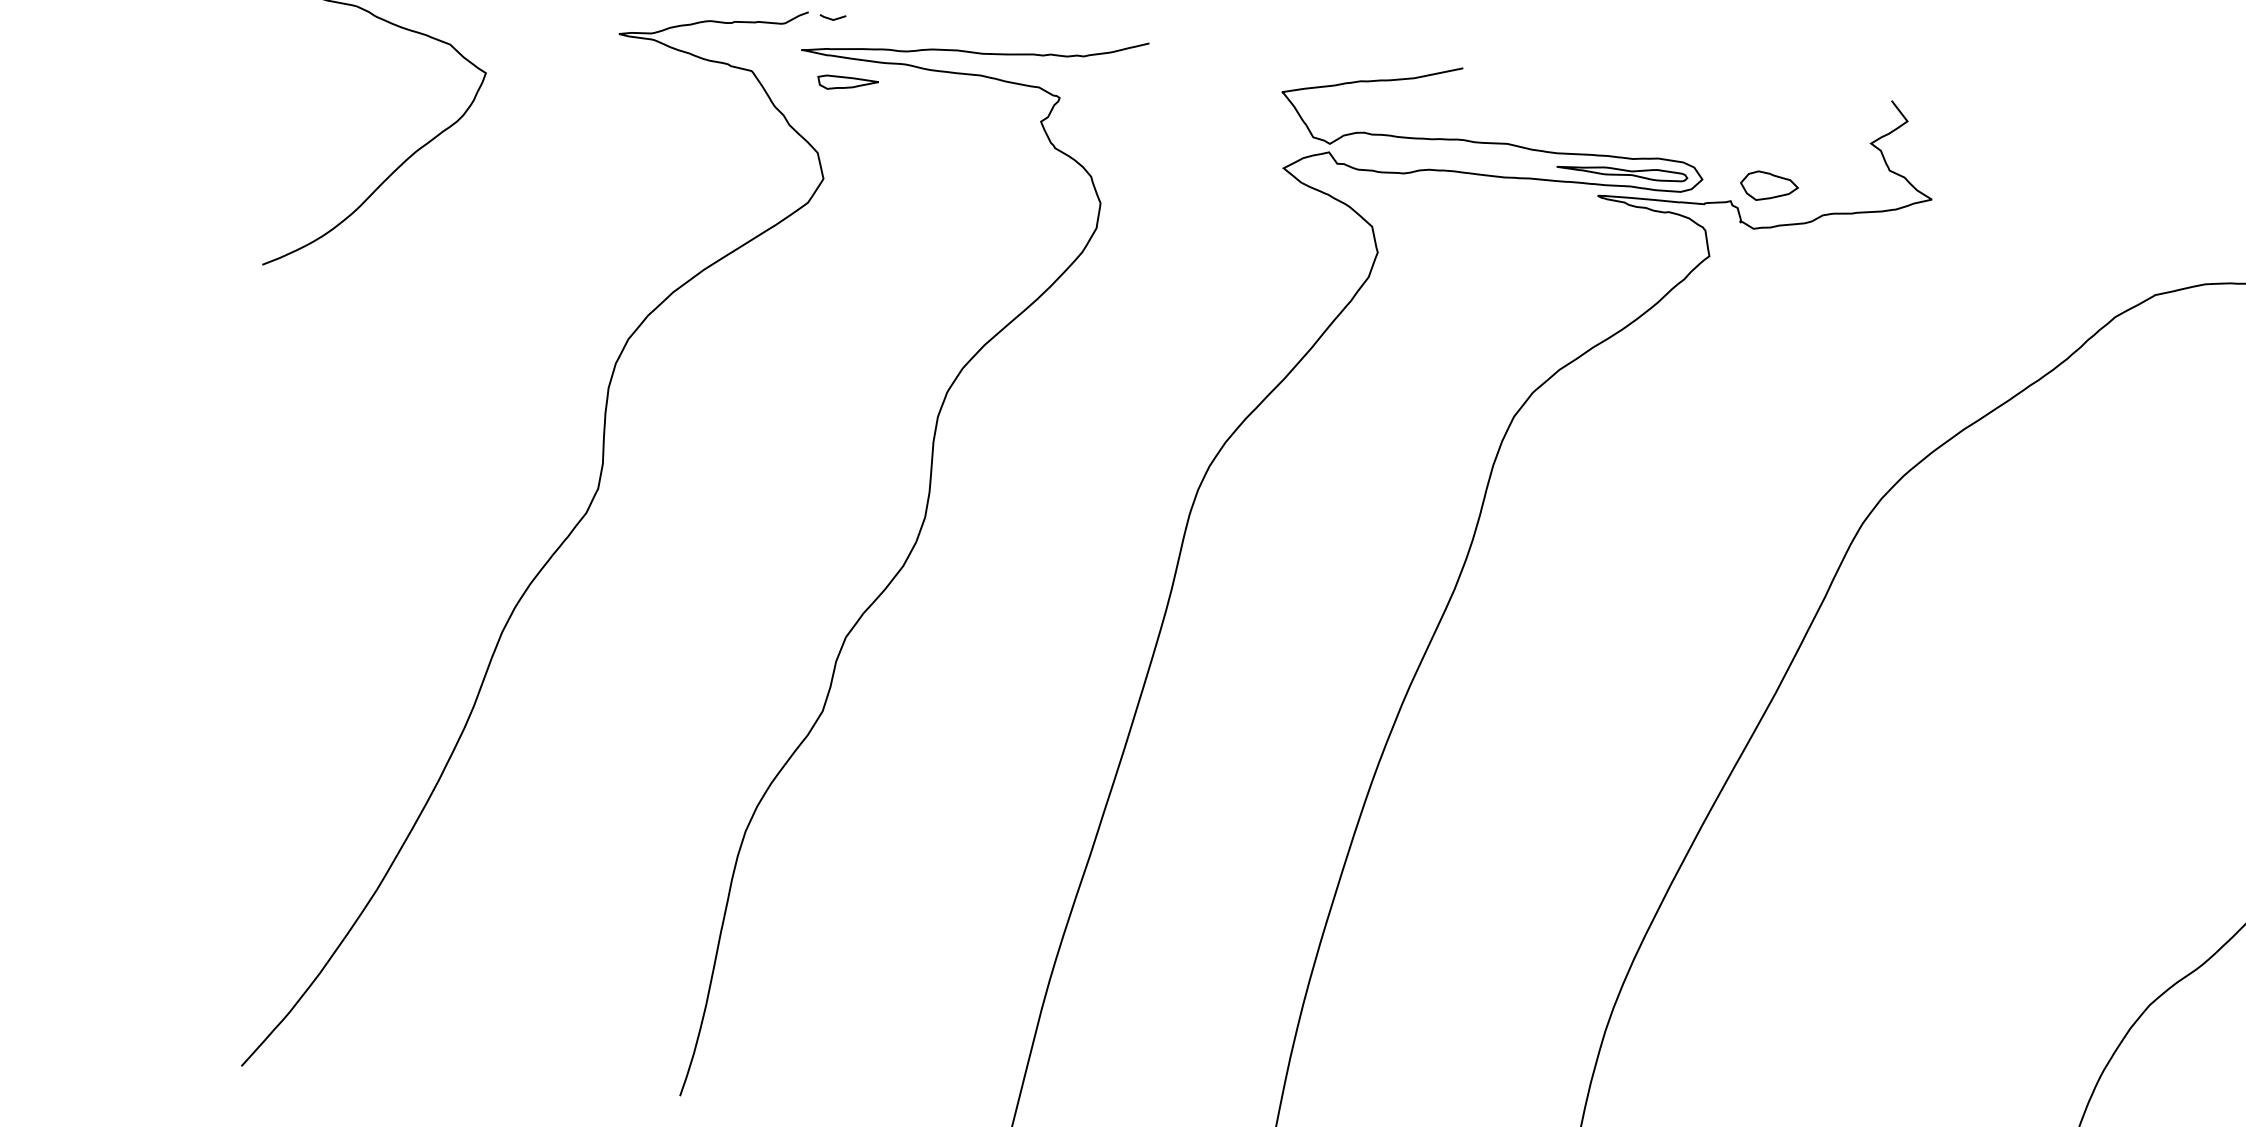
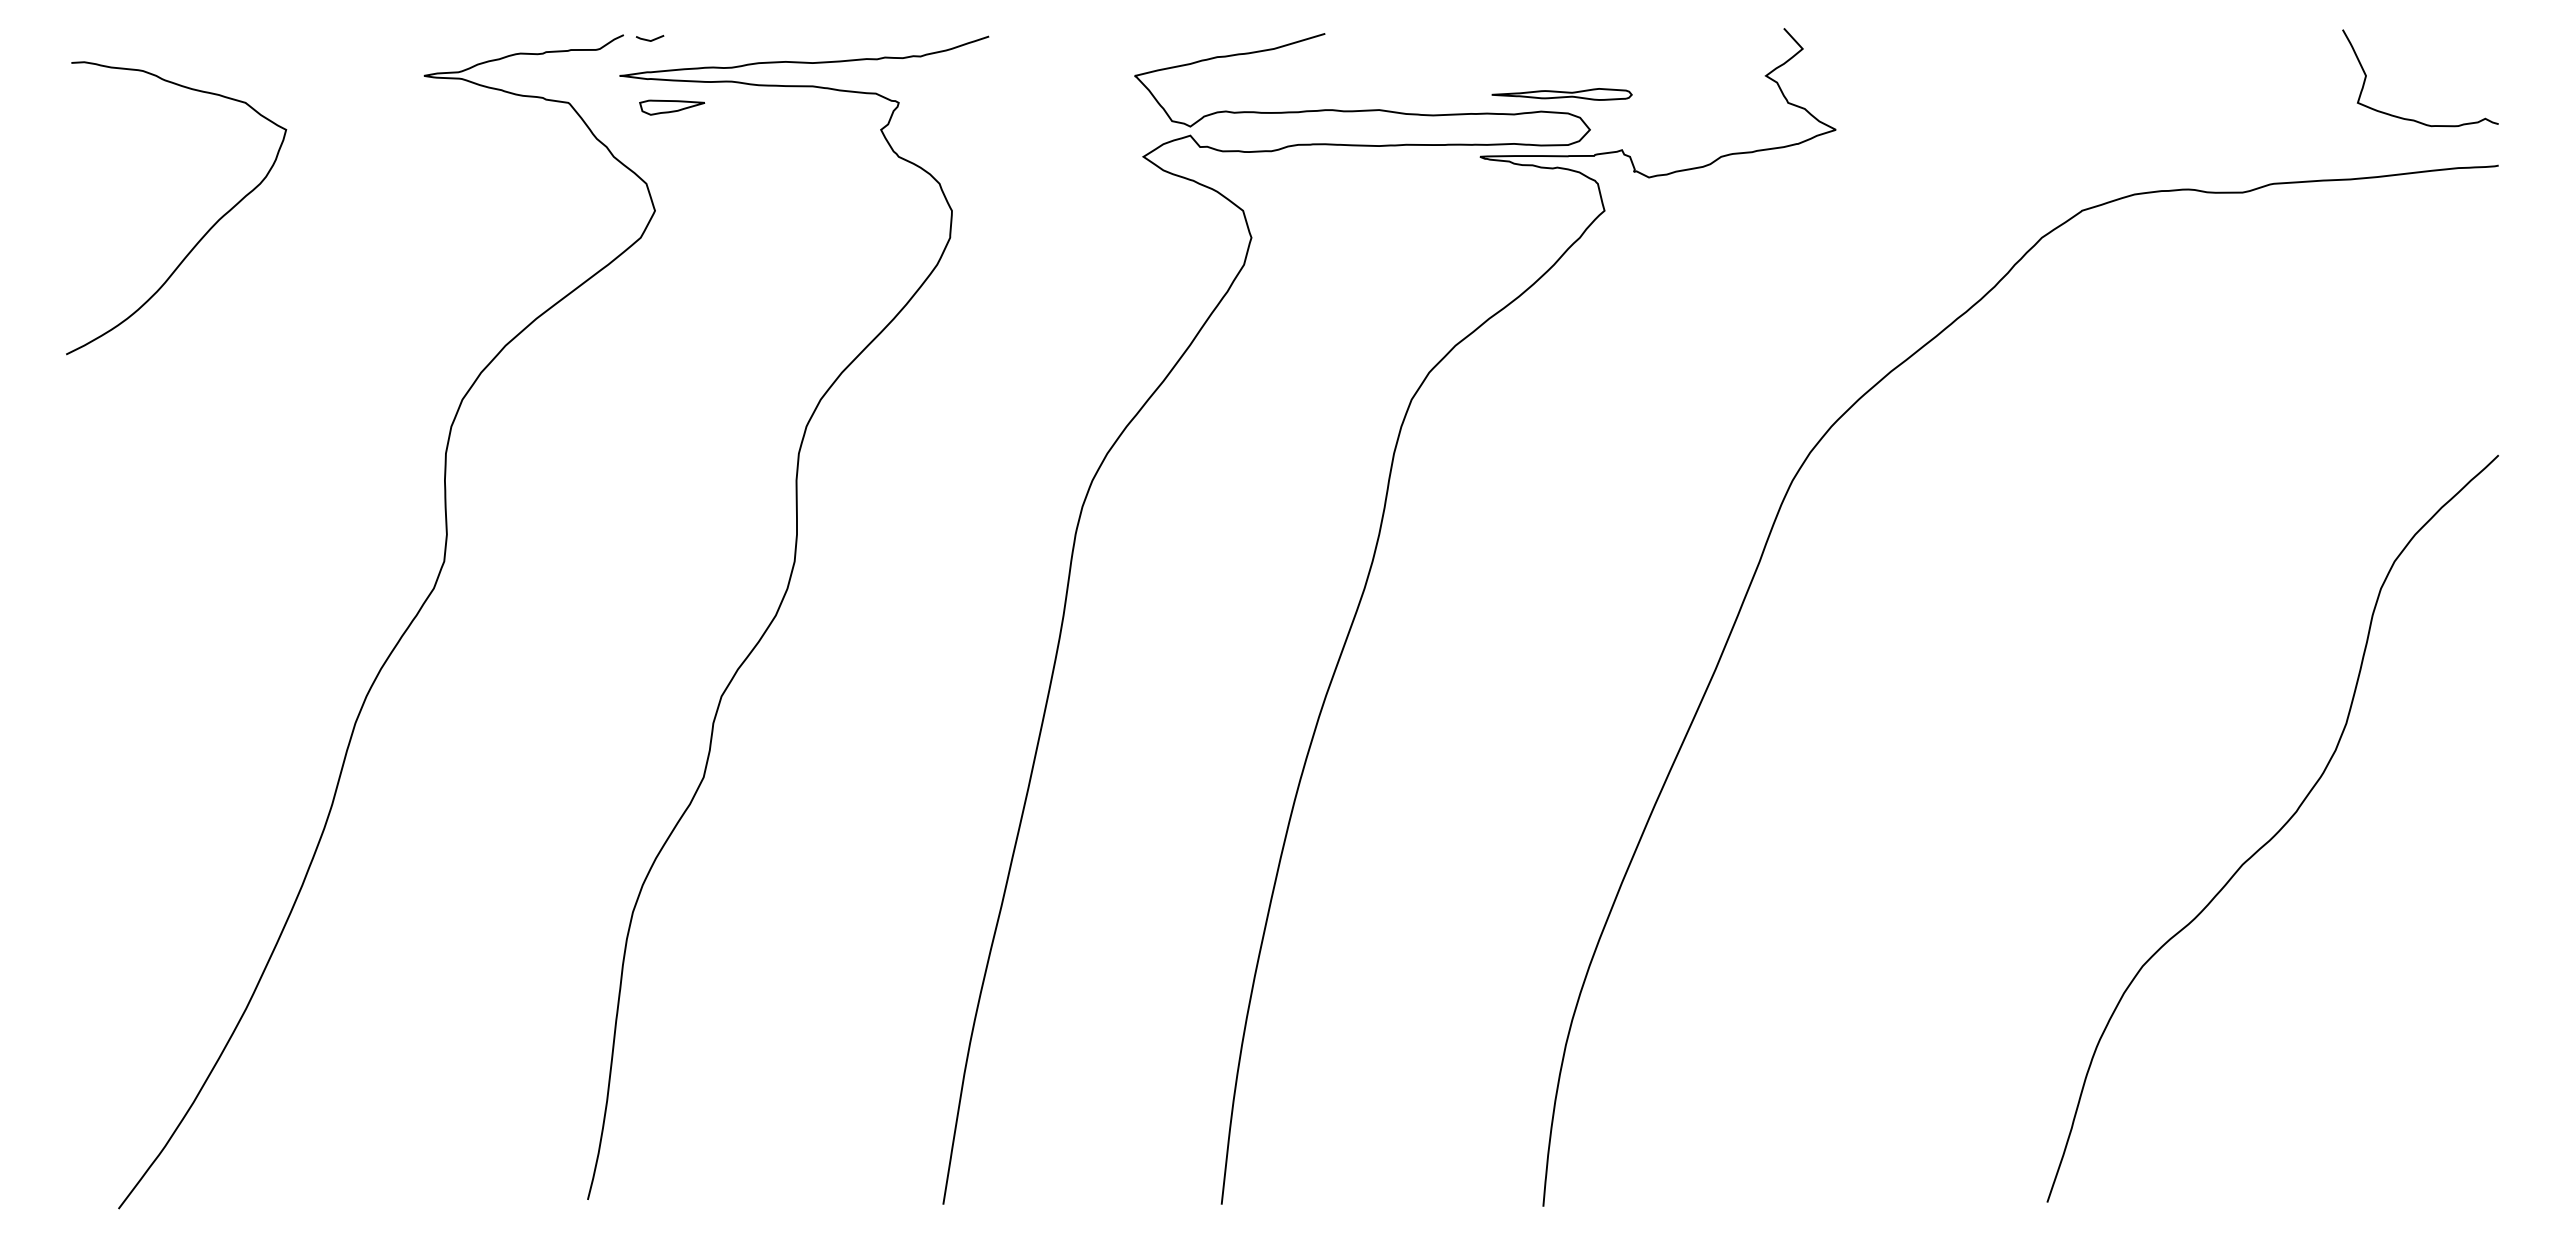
part: (1621, 172) -> (1561, 94), moved
part: (1769, 186) -> (1661, 131), removed

